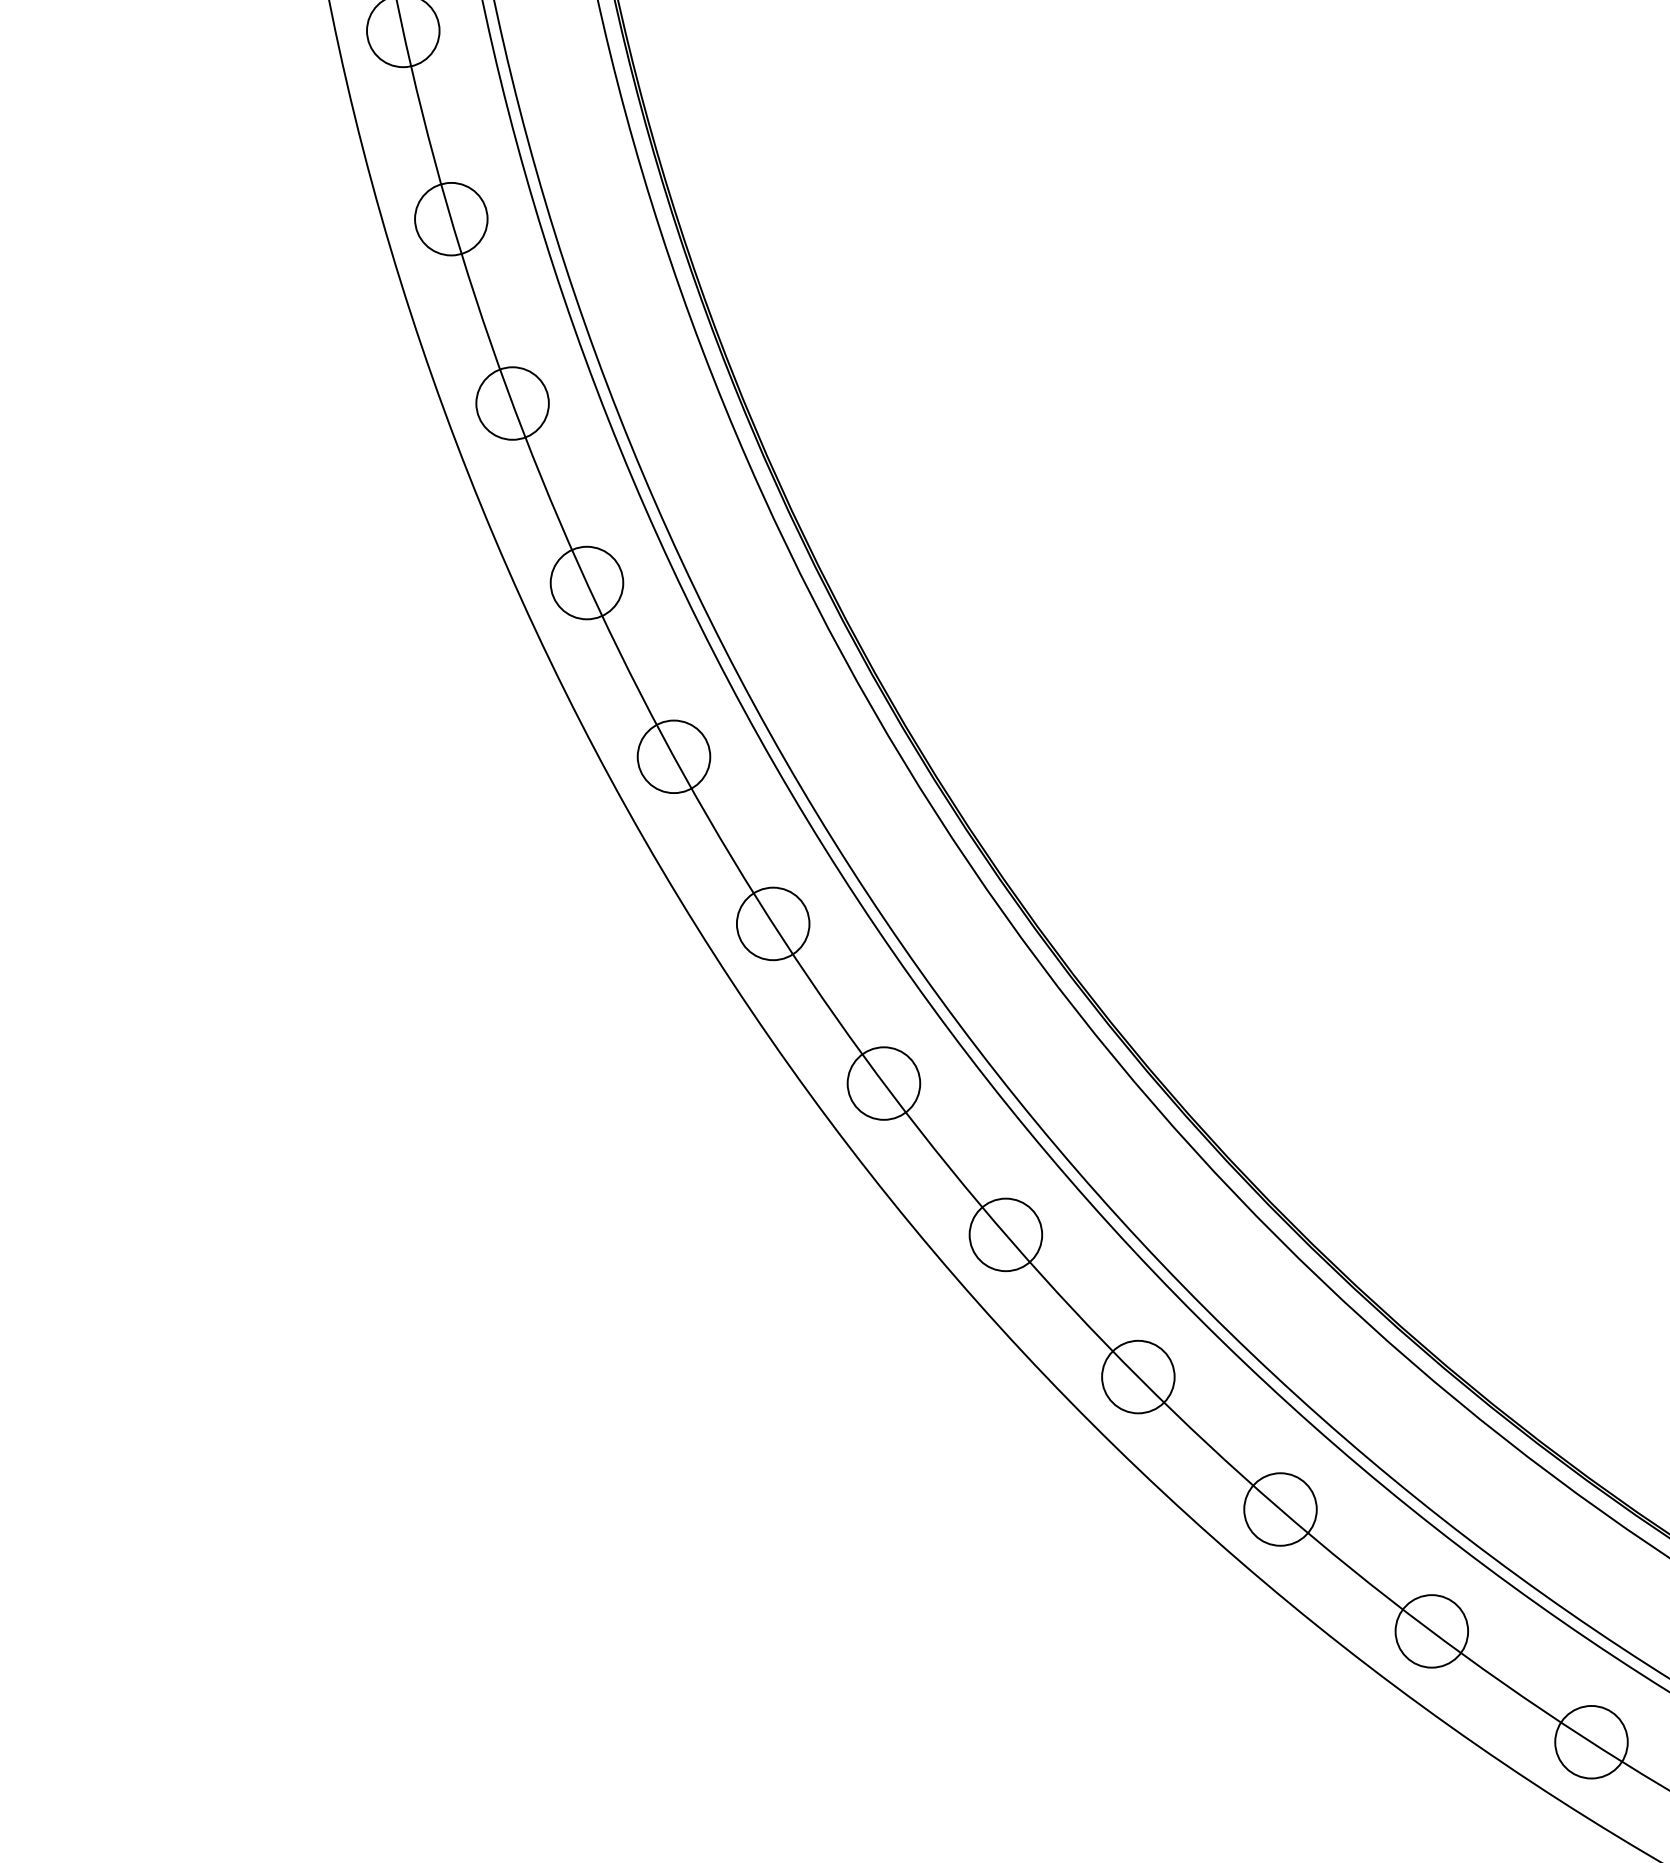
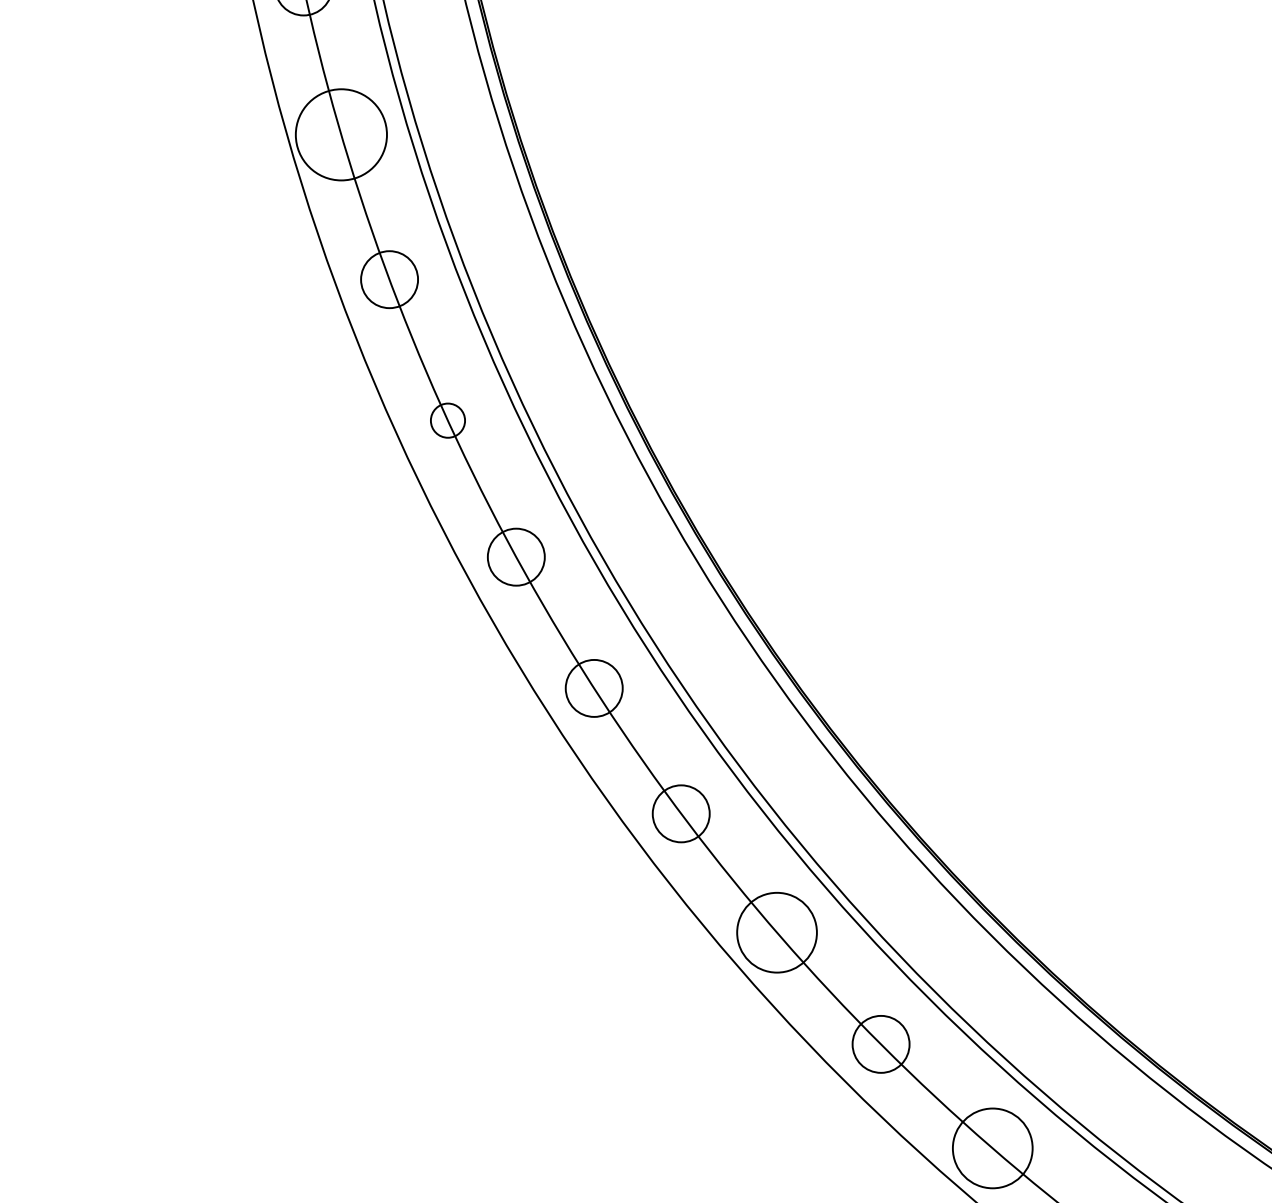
circle: (451, 218) -> (341, 134), size x1.6
circle: (586, 582) -> (447, 420), size x0.6
circle: (1005, 1234) -> (776, 932), size x1.4
circle: (1280, 1509) -> (992, 1148), size x1.4

